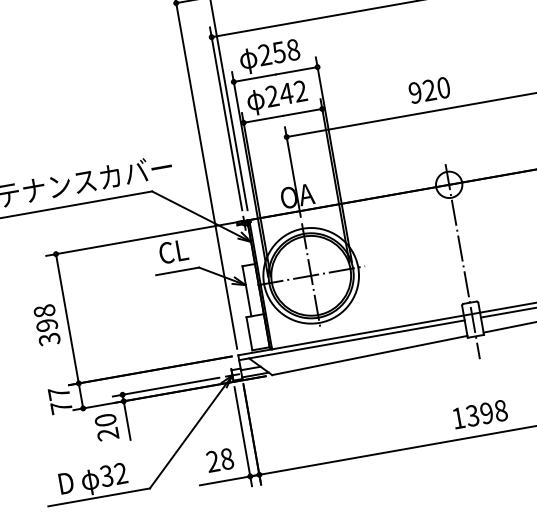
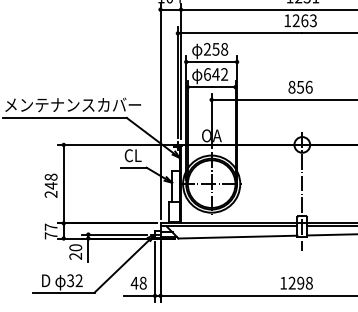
text: (429, 89) -> (300, 86), 920 -> 856
text: (270, 96) -> (206, 74), 242 -> 642
text: (47, 331) -> (50, 189), 398 -> 248
text: (471, 416) -> (291, 283), 1398 -> 1298
text: (212, 460) -> (134, 282), 28 -> 48

